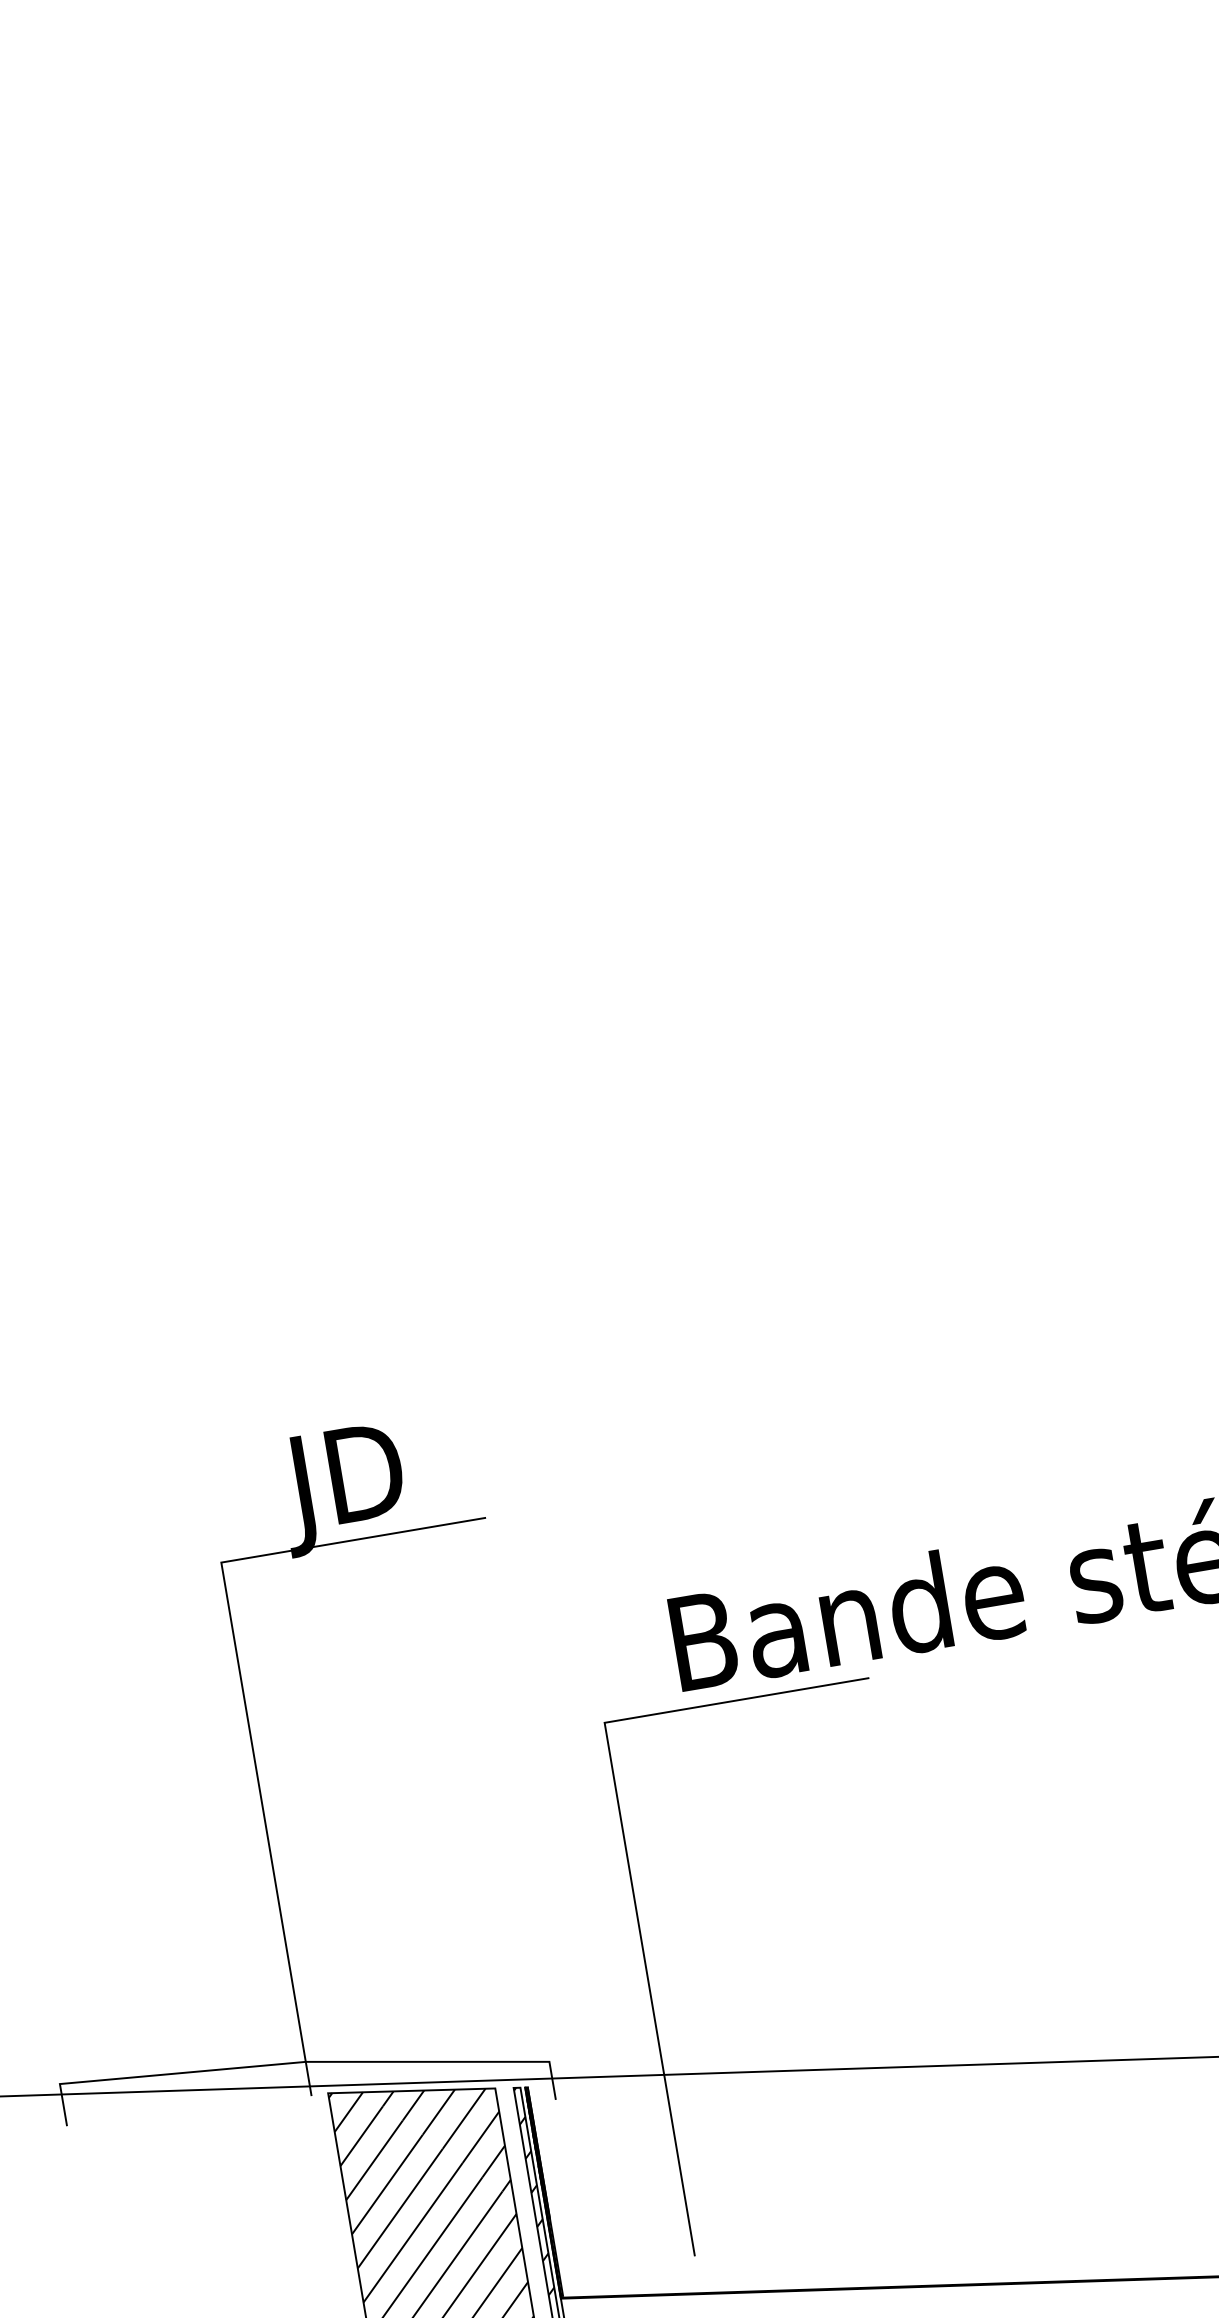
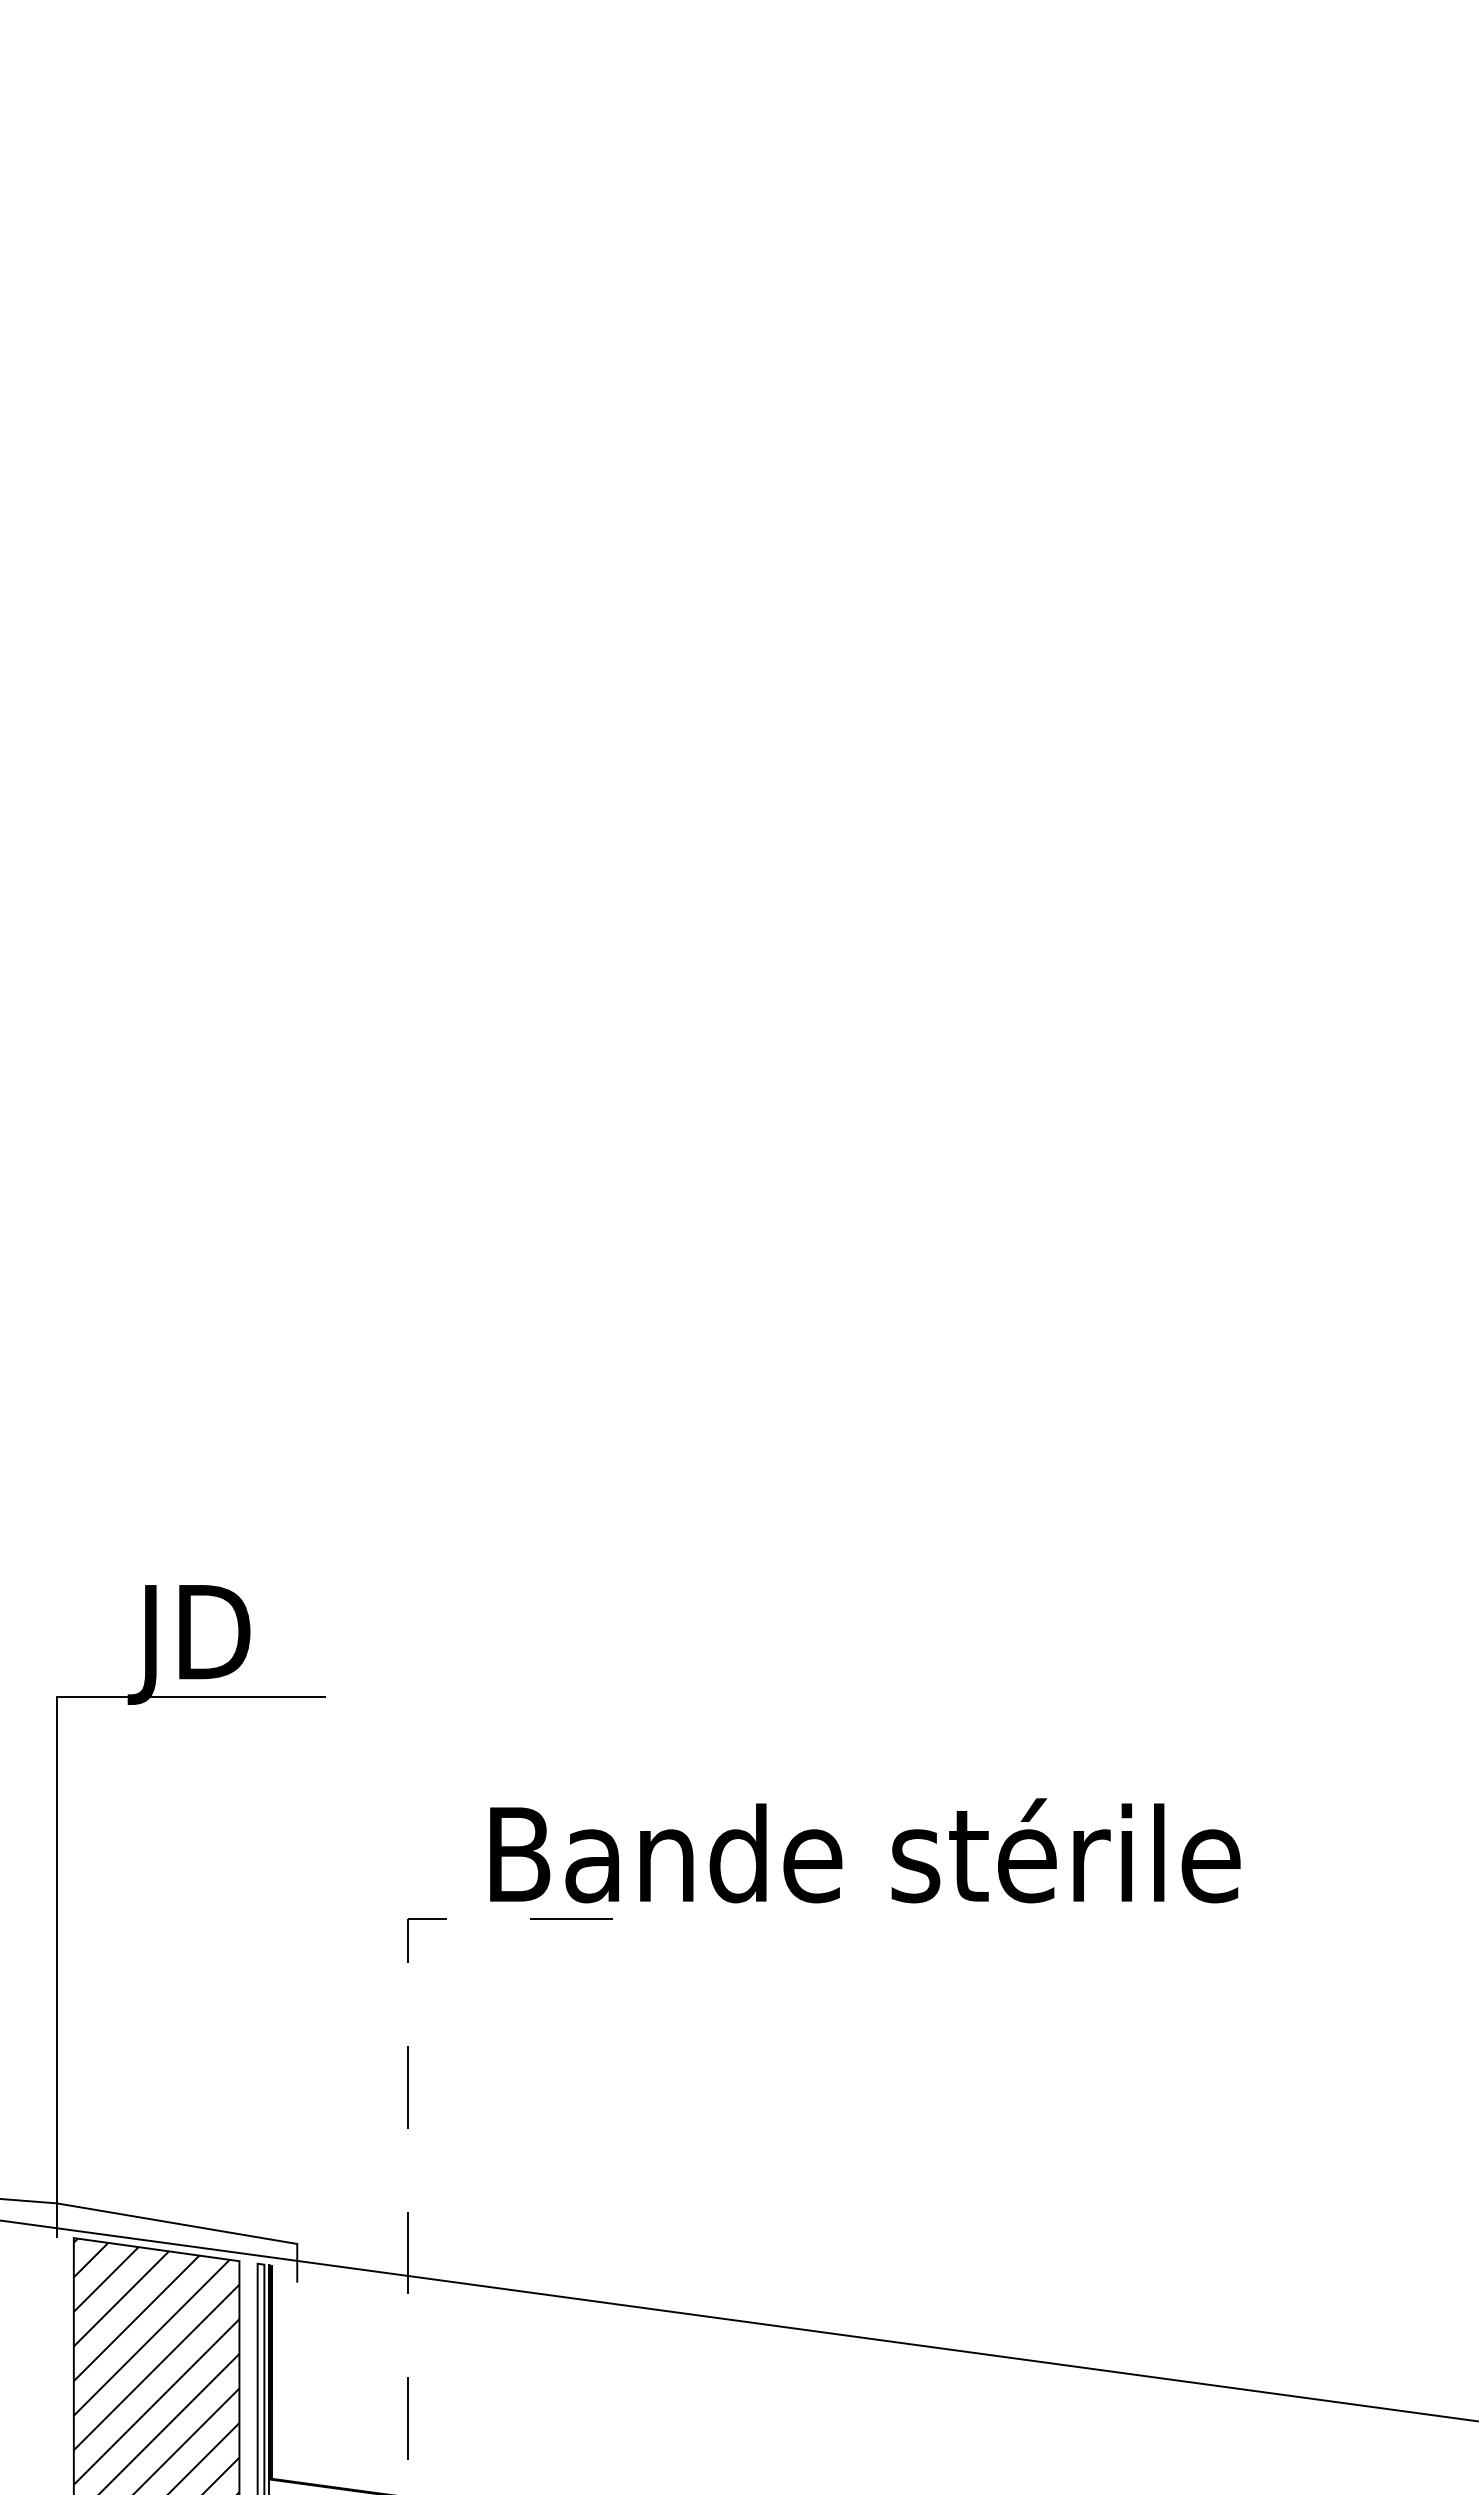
line: (627, 1856) -> (408, 2054), solid -> dashed
hatch: (534, 2191) -> (260, 2369), removed

